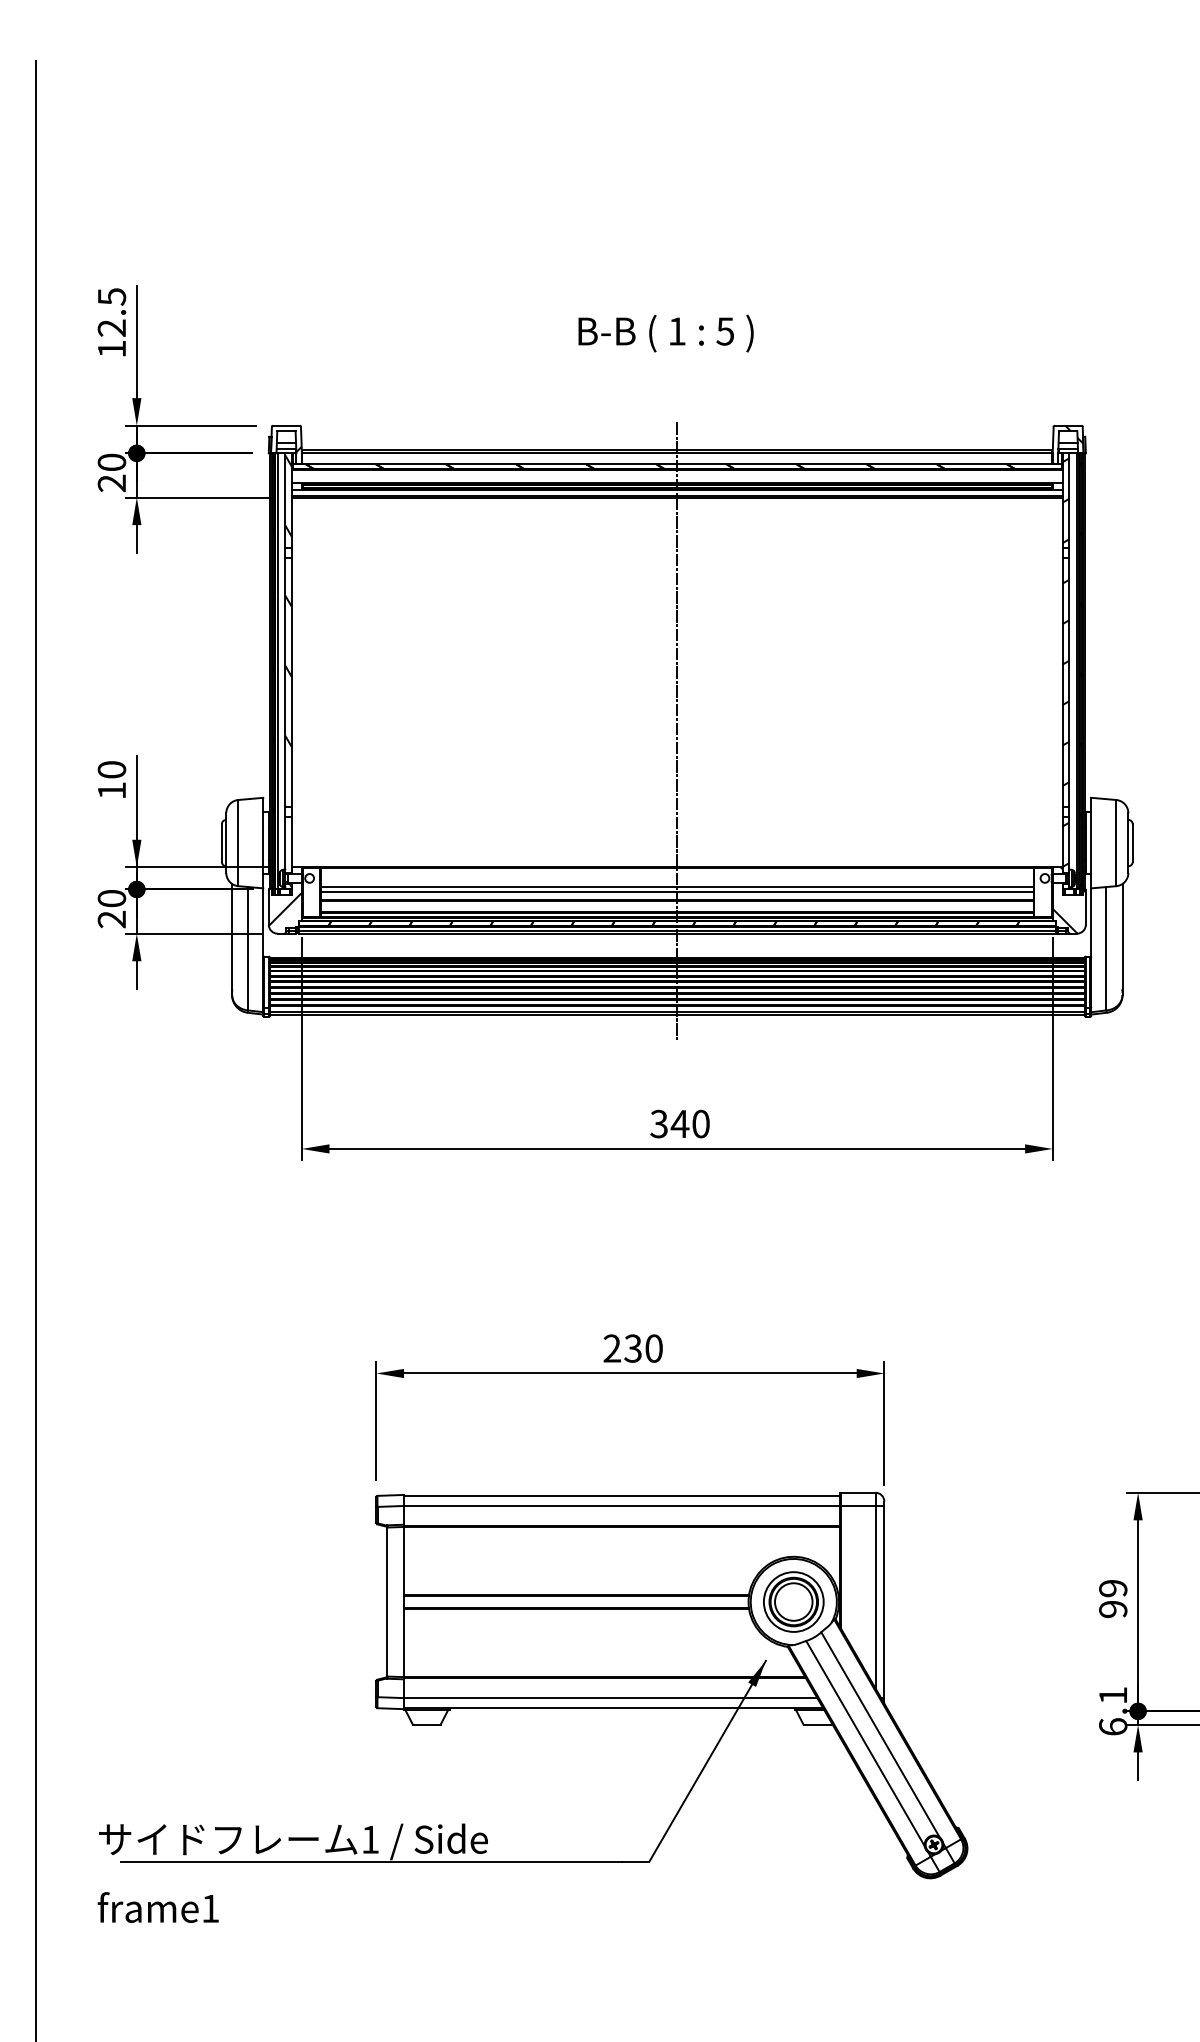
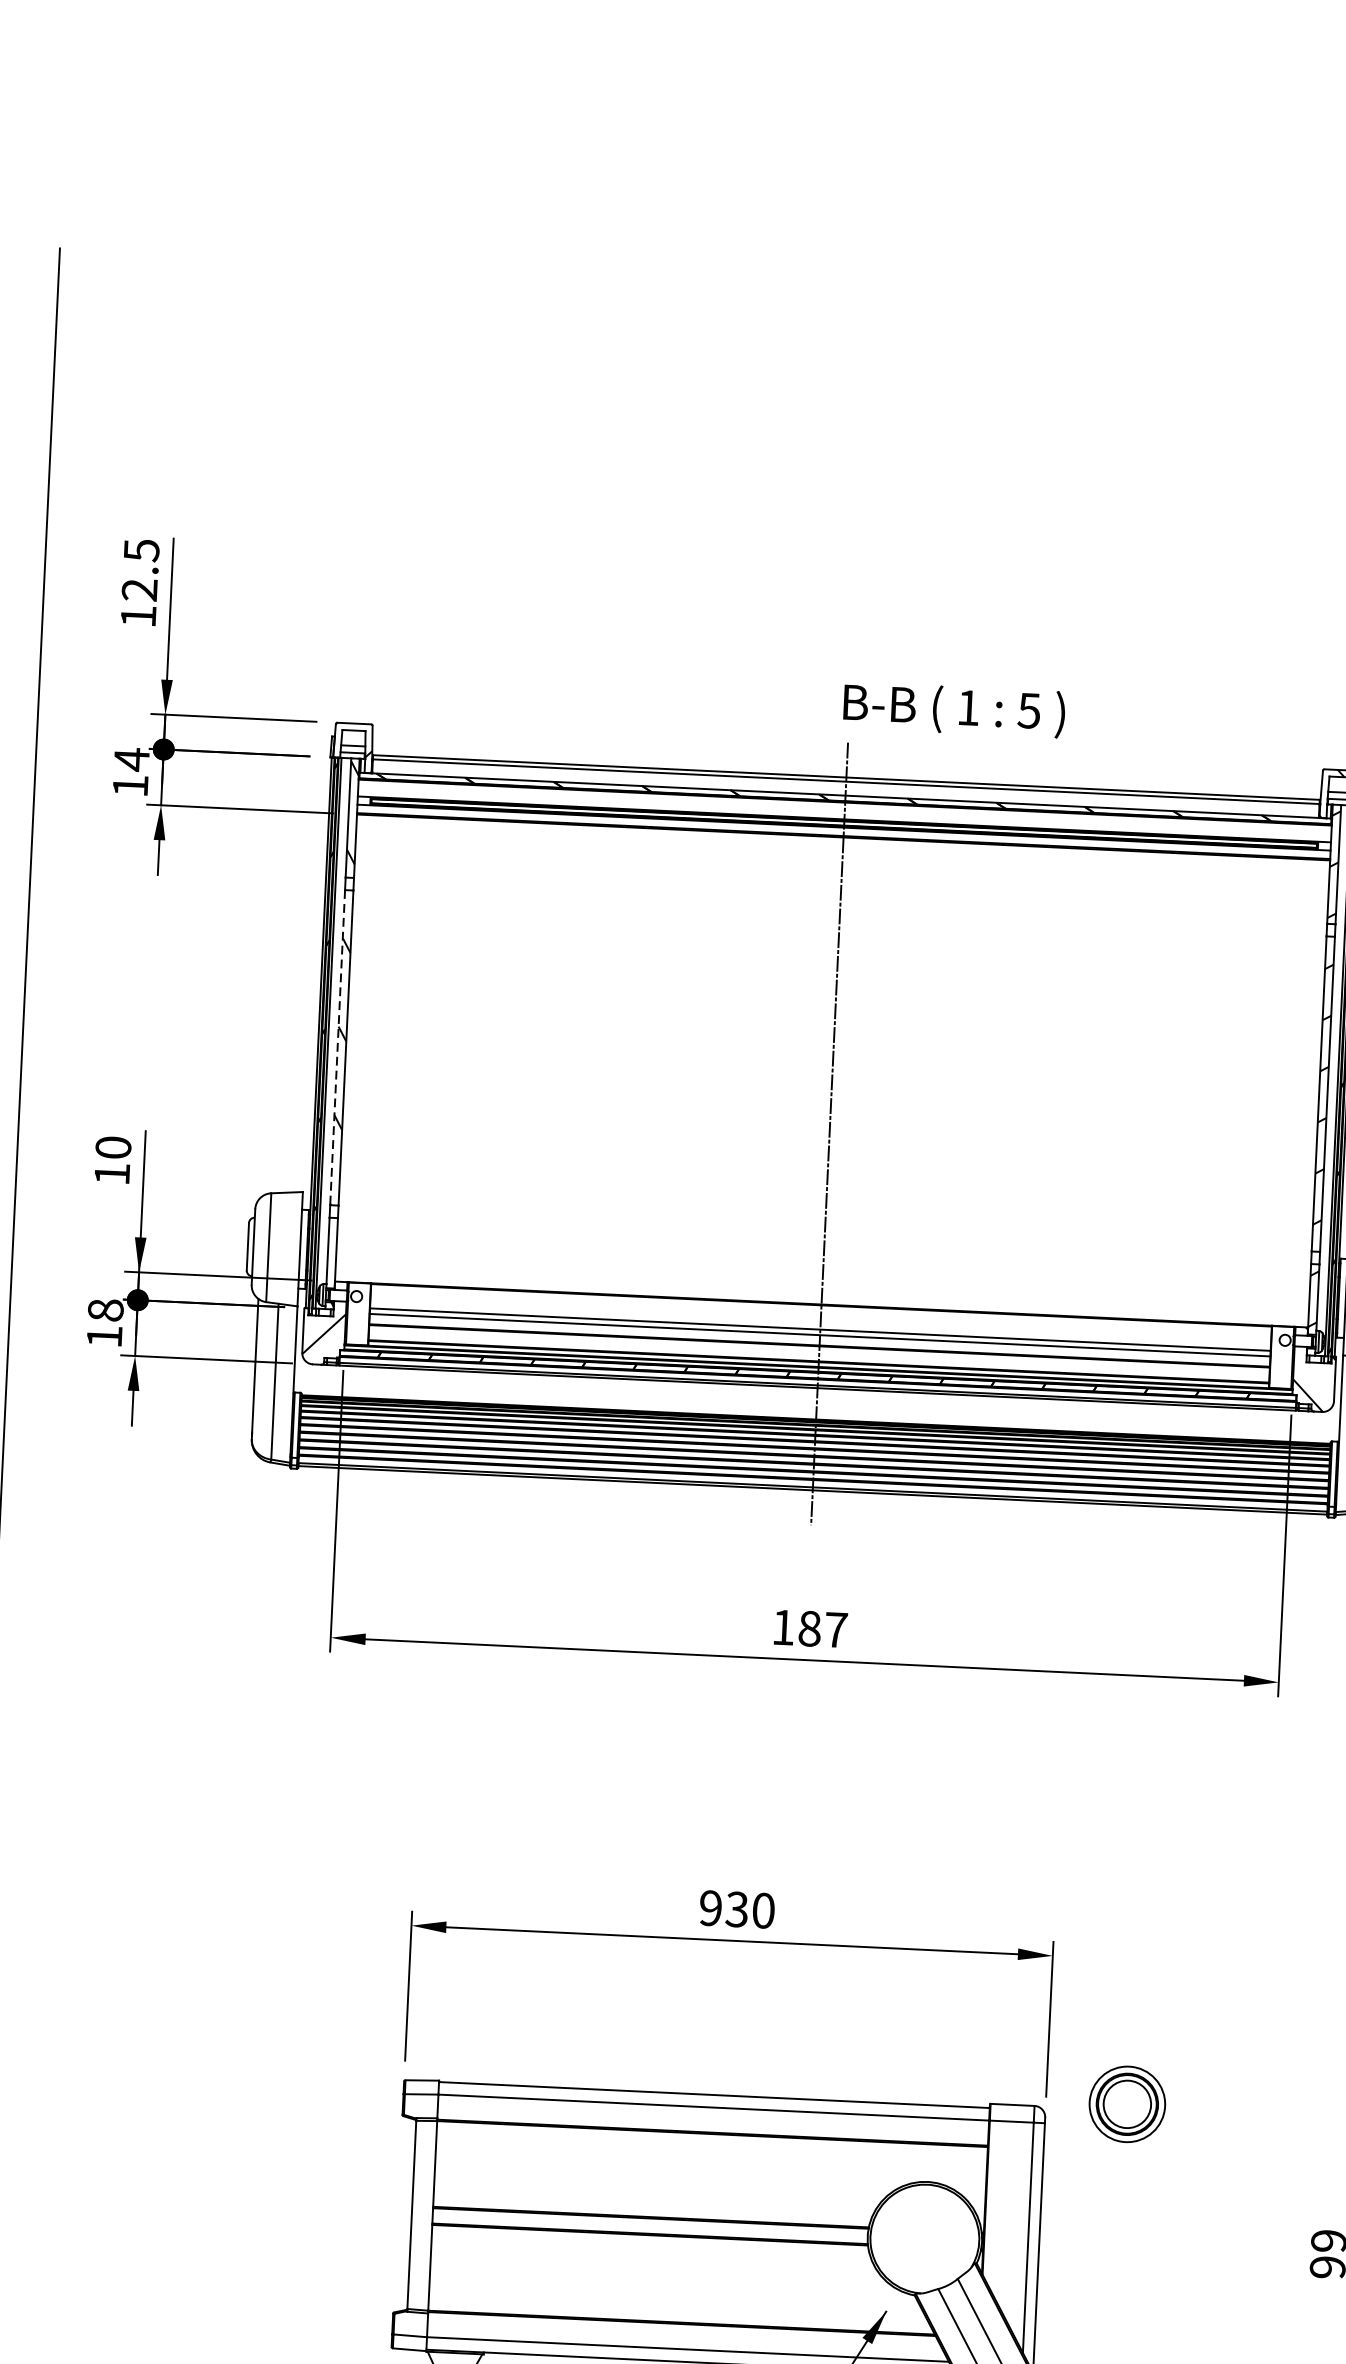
text: (665, 333) -> (953, 709), moved
text: (111, 472) -> (130, 772), 20 -> 14
line: (285, 682) -> (337, 1047), solid -> dashed
text: (111, 908) -> (104, 1322), 20 -> 18
text: (679, 1123) -> (809, 1628), 340 -> 187
text: (611, 1348) -> (709, 1908), 230 -> 930
part: (793, 1601) -> (1127, 2103), moved

